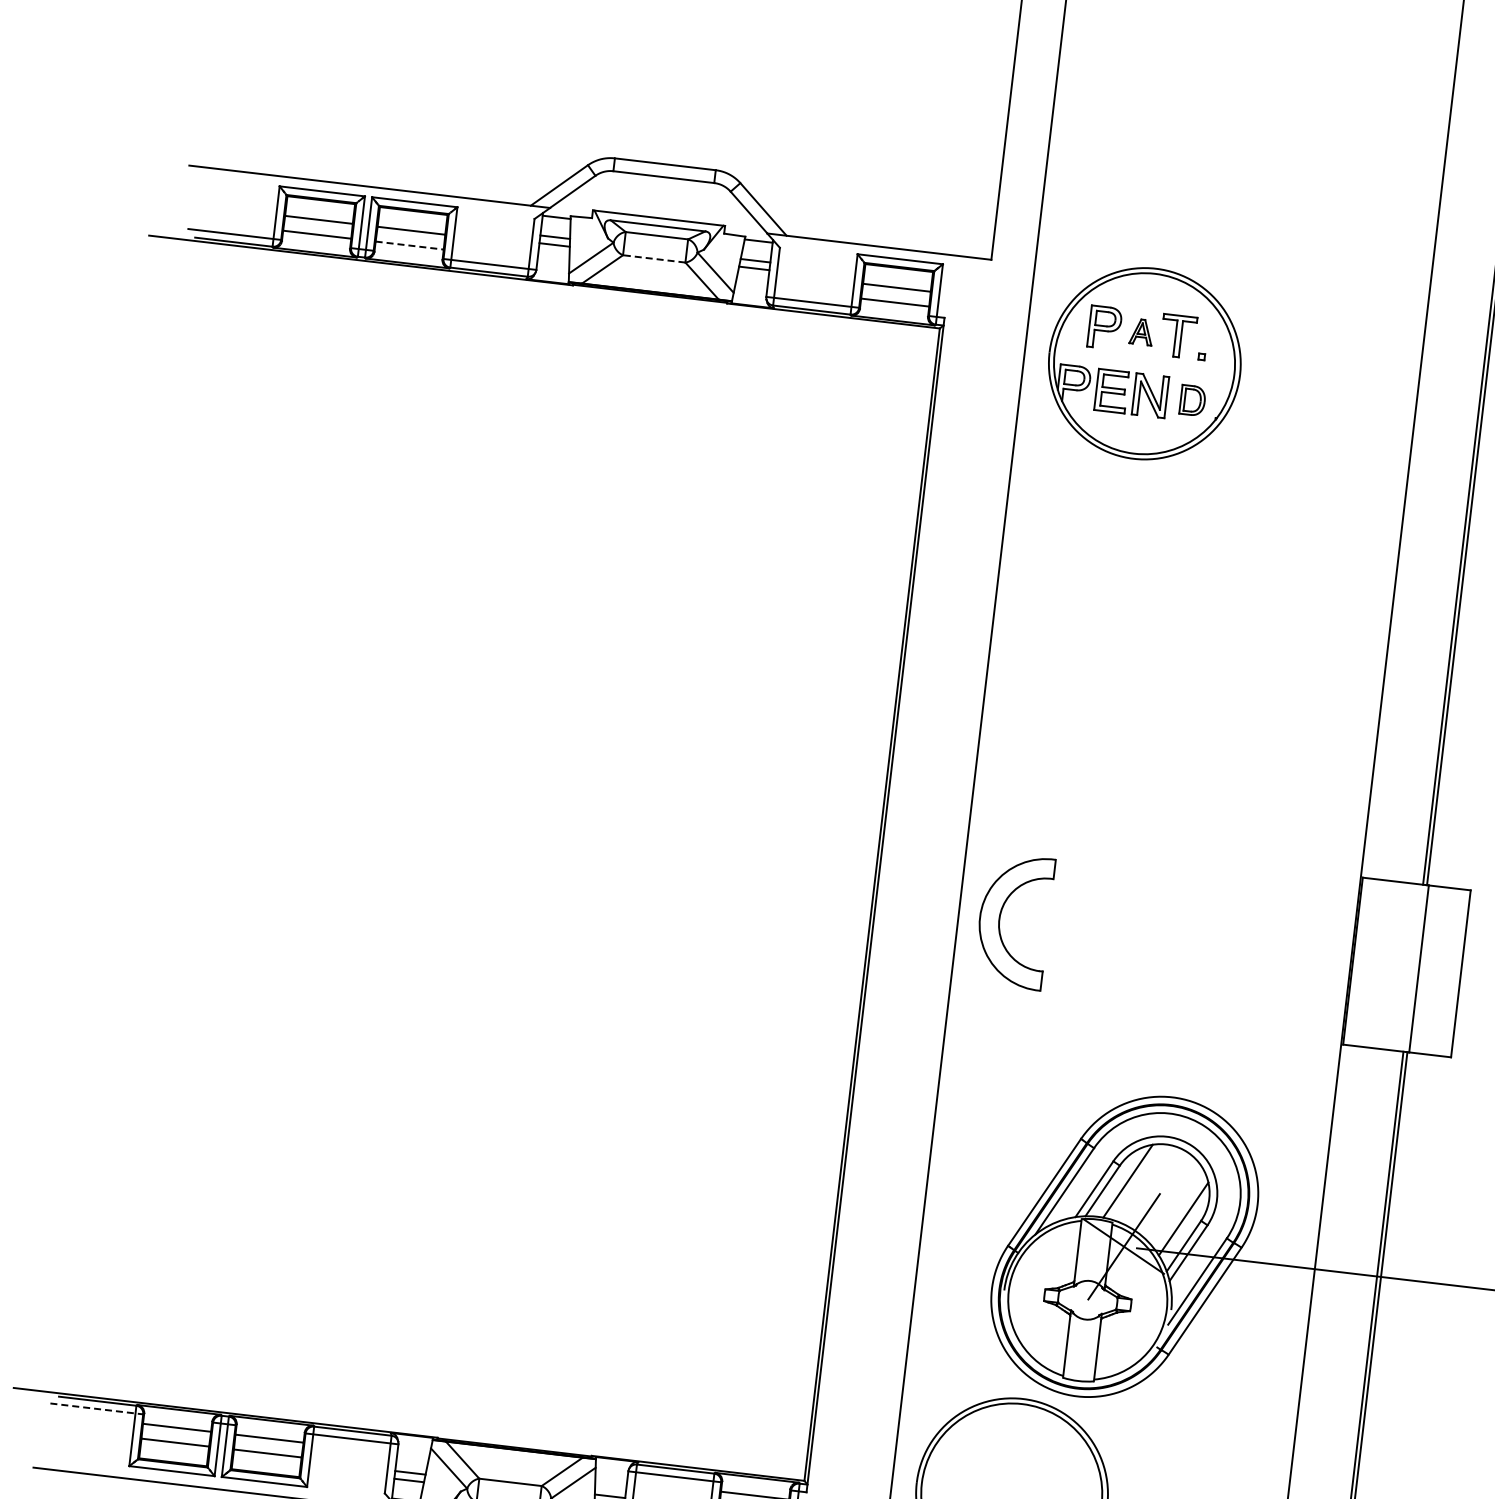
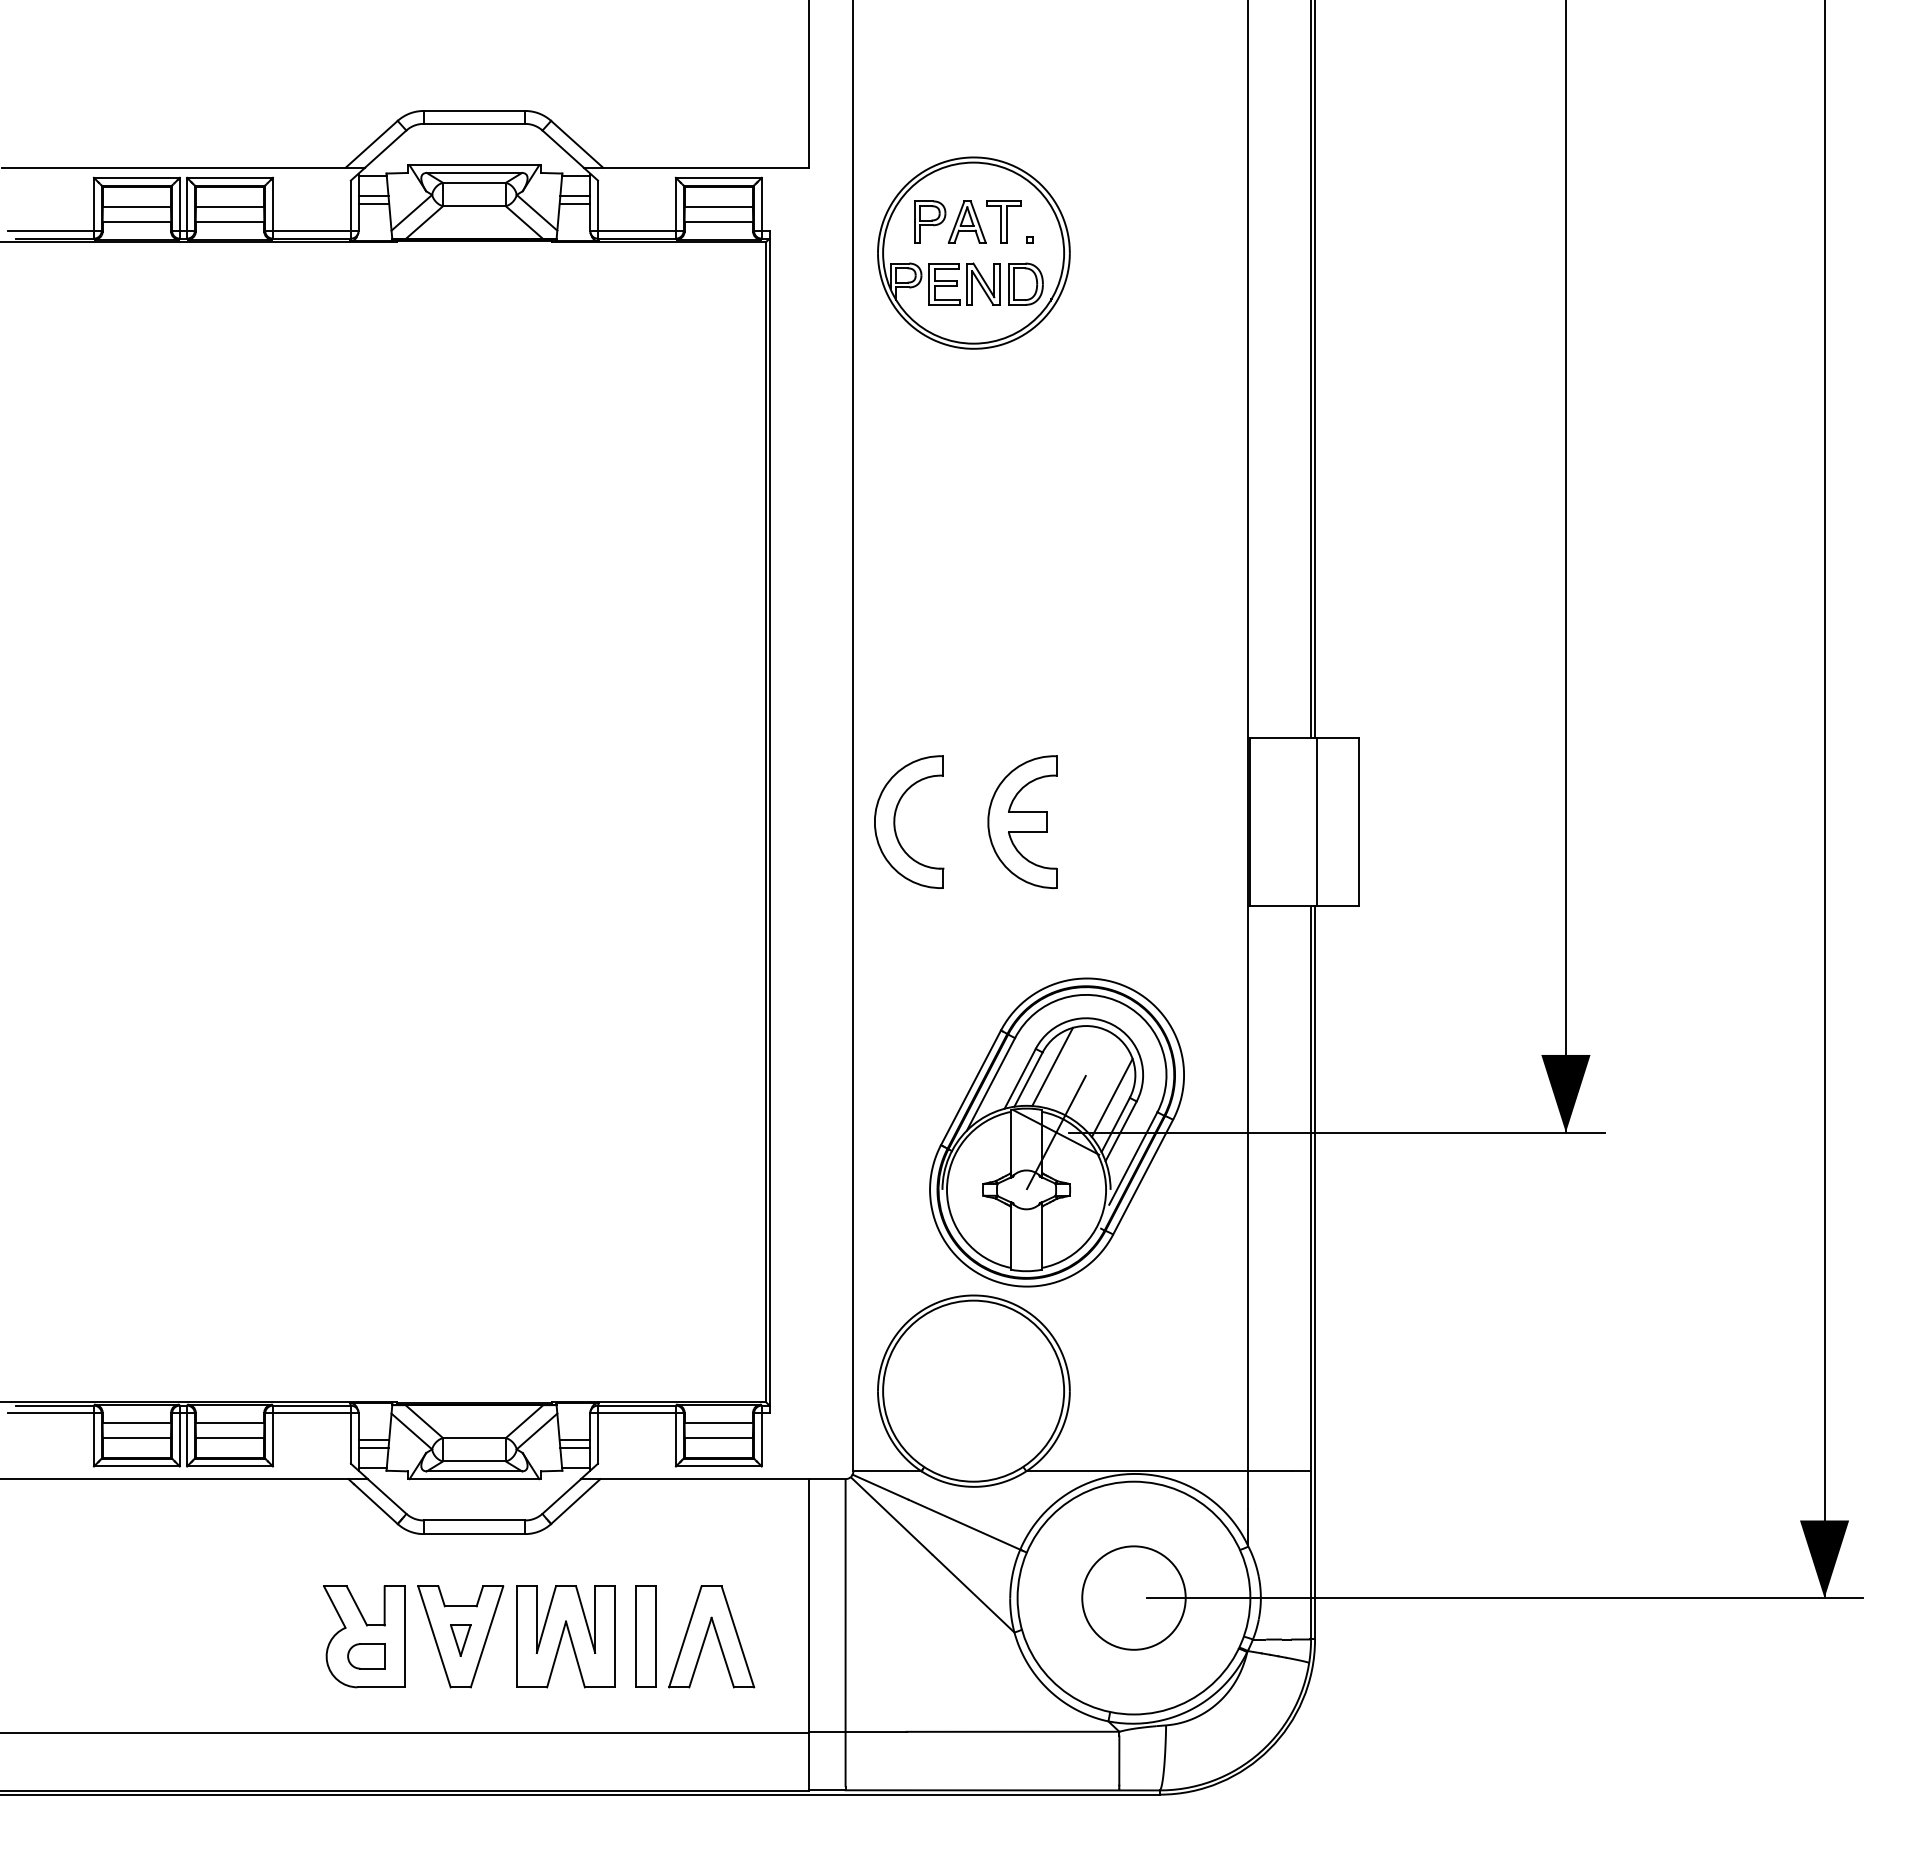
line: (410, 245) -> (230, 221), dashed -> solid
line: (653, 259) -> (473, 206), dashed -> solid
part: (1141, 331) -> (966, 221), size x1.67
part: (1192, 399) -> (1025, 283), size x1.43
part: (1126, 933) -> (1022, 821), added
line: (97, 1409) -> (55, 1413), dashed -> solid

